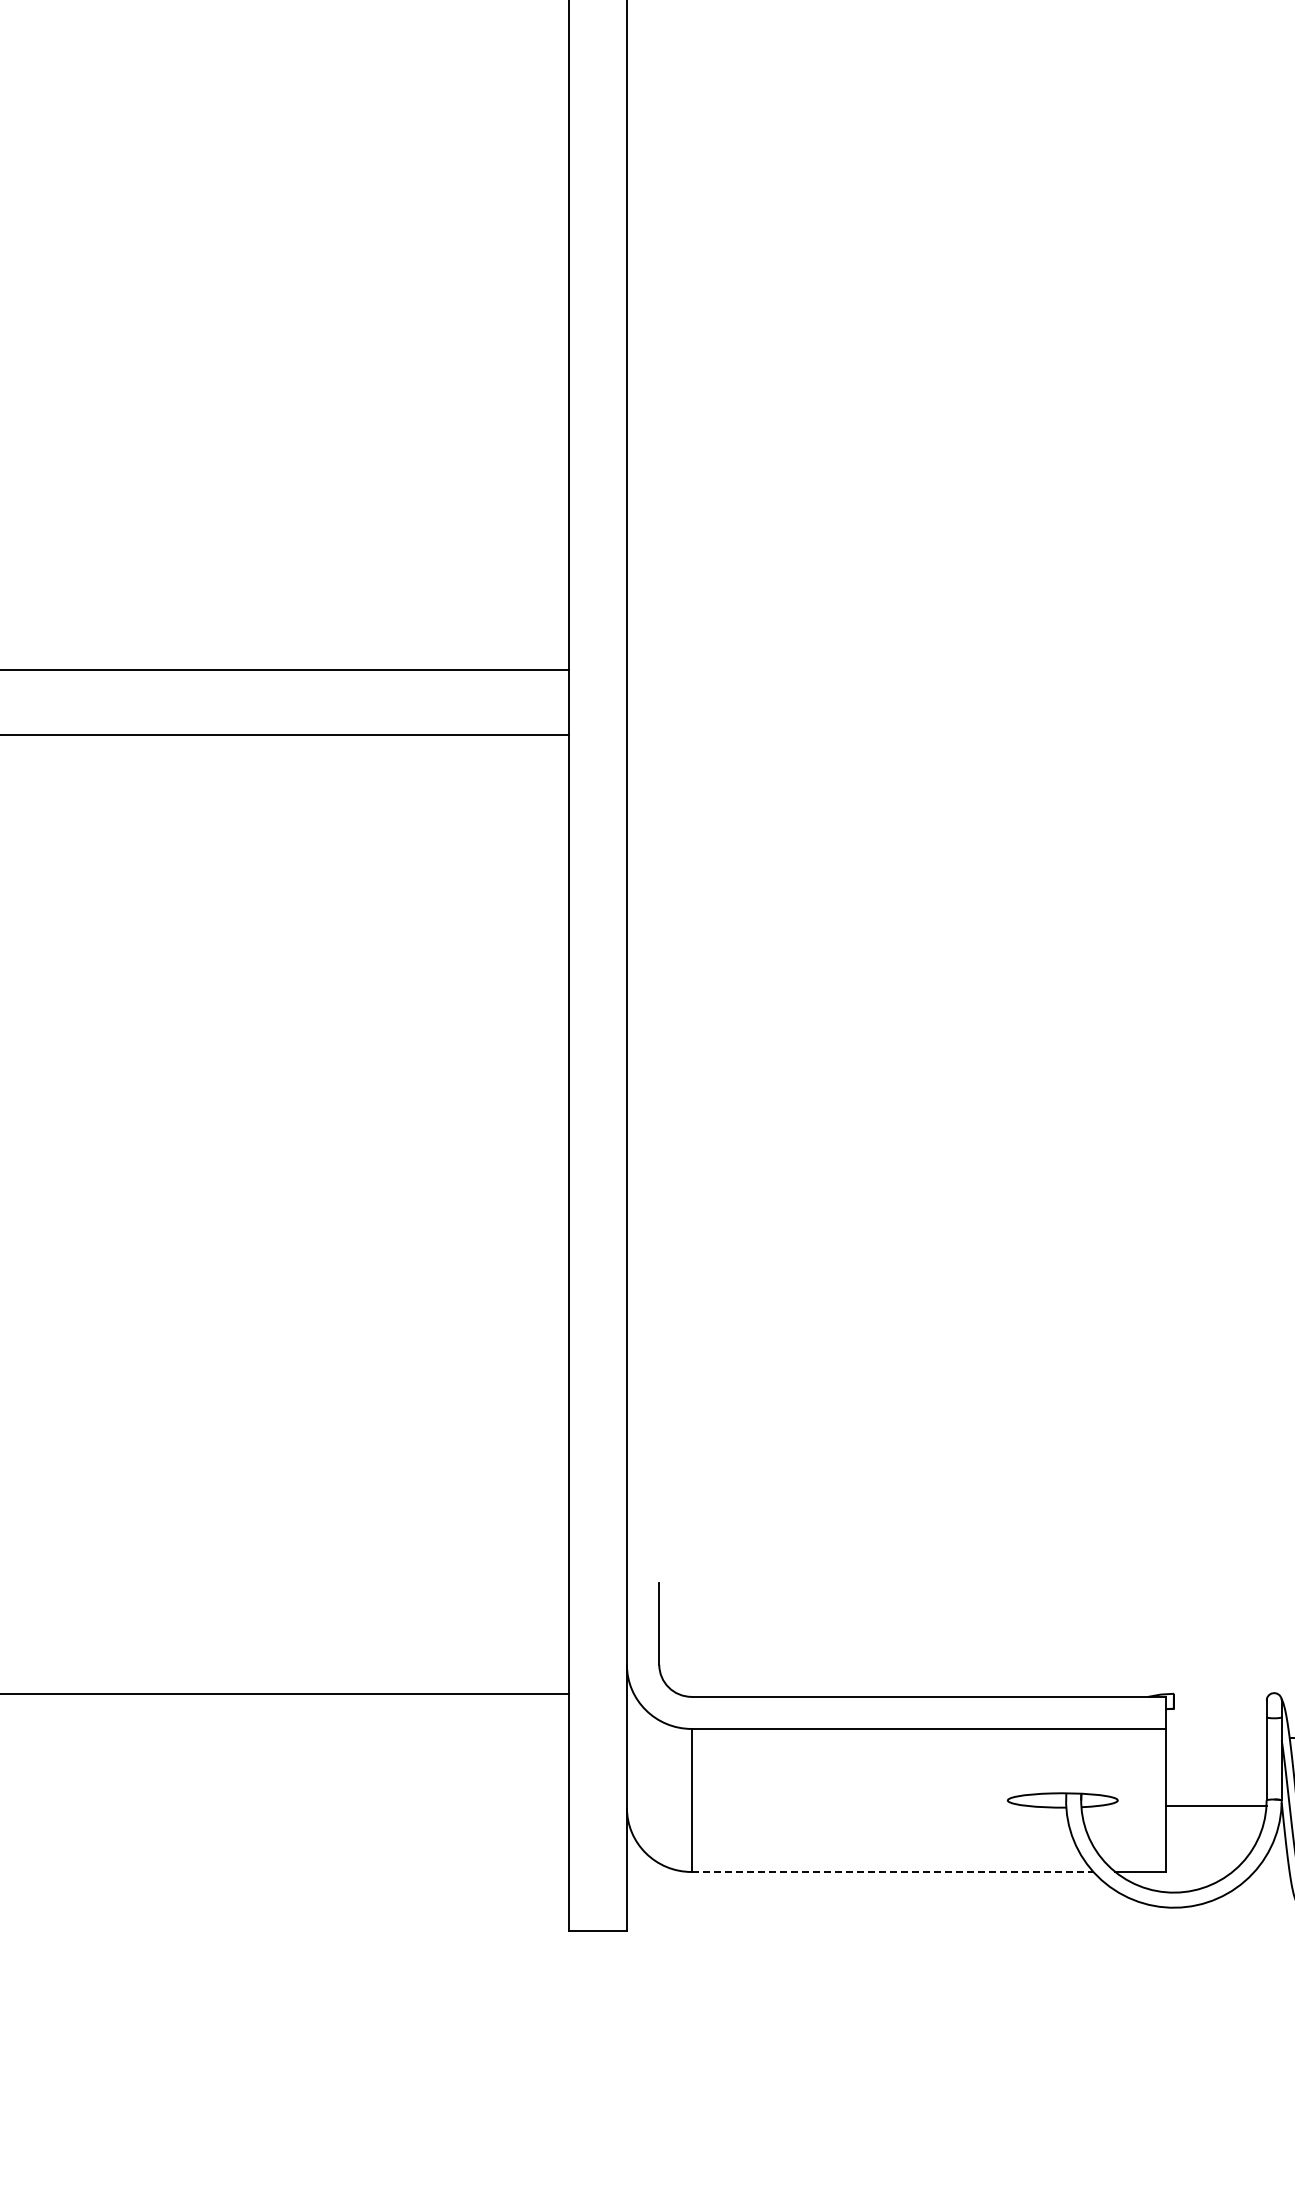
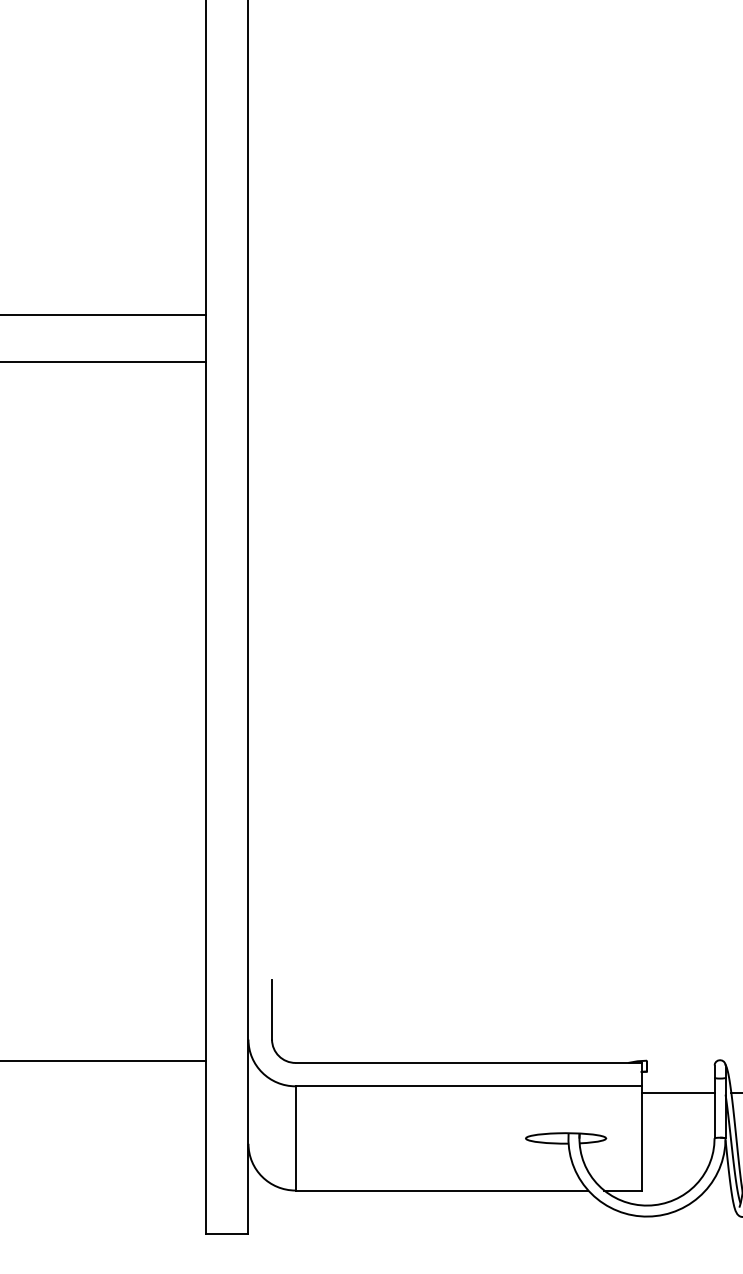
line: (1216, 1805) -> (678, 1092), moved
line: (892, 1871) -> (441, 1190), dashed -> solid

